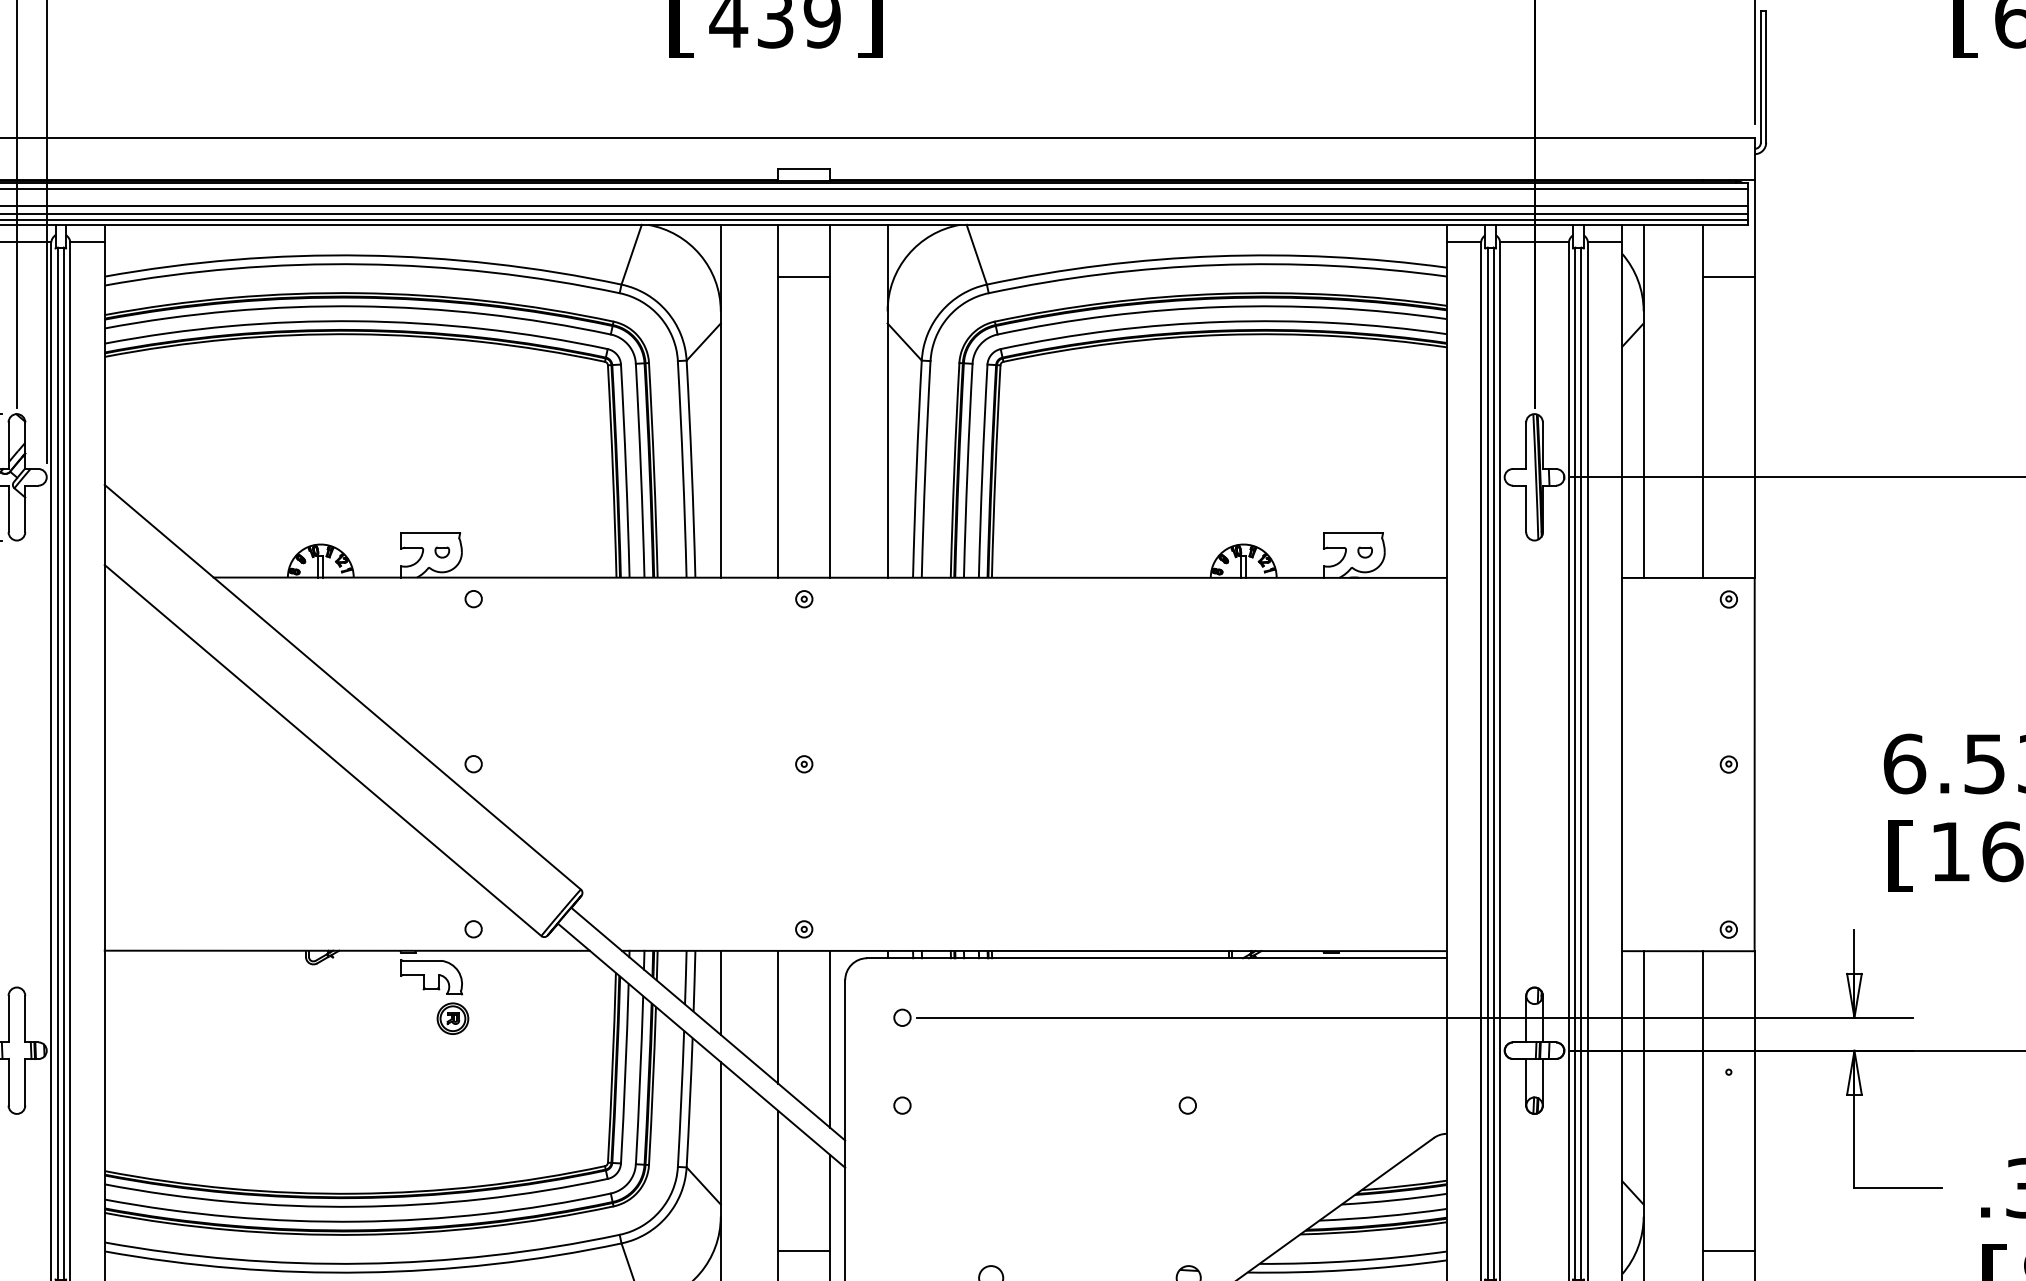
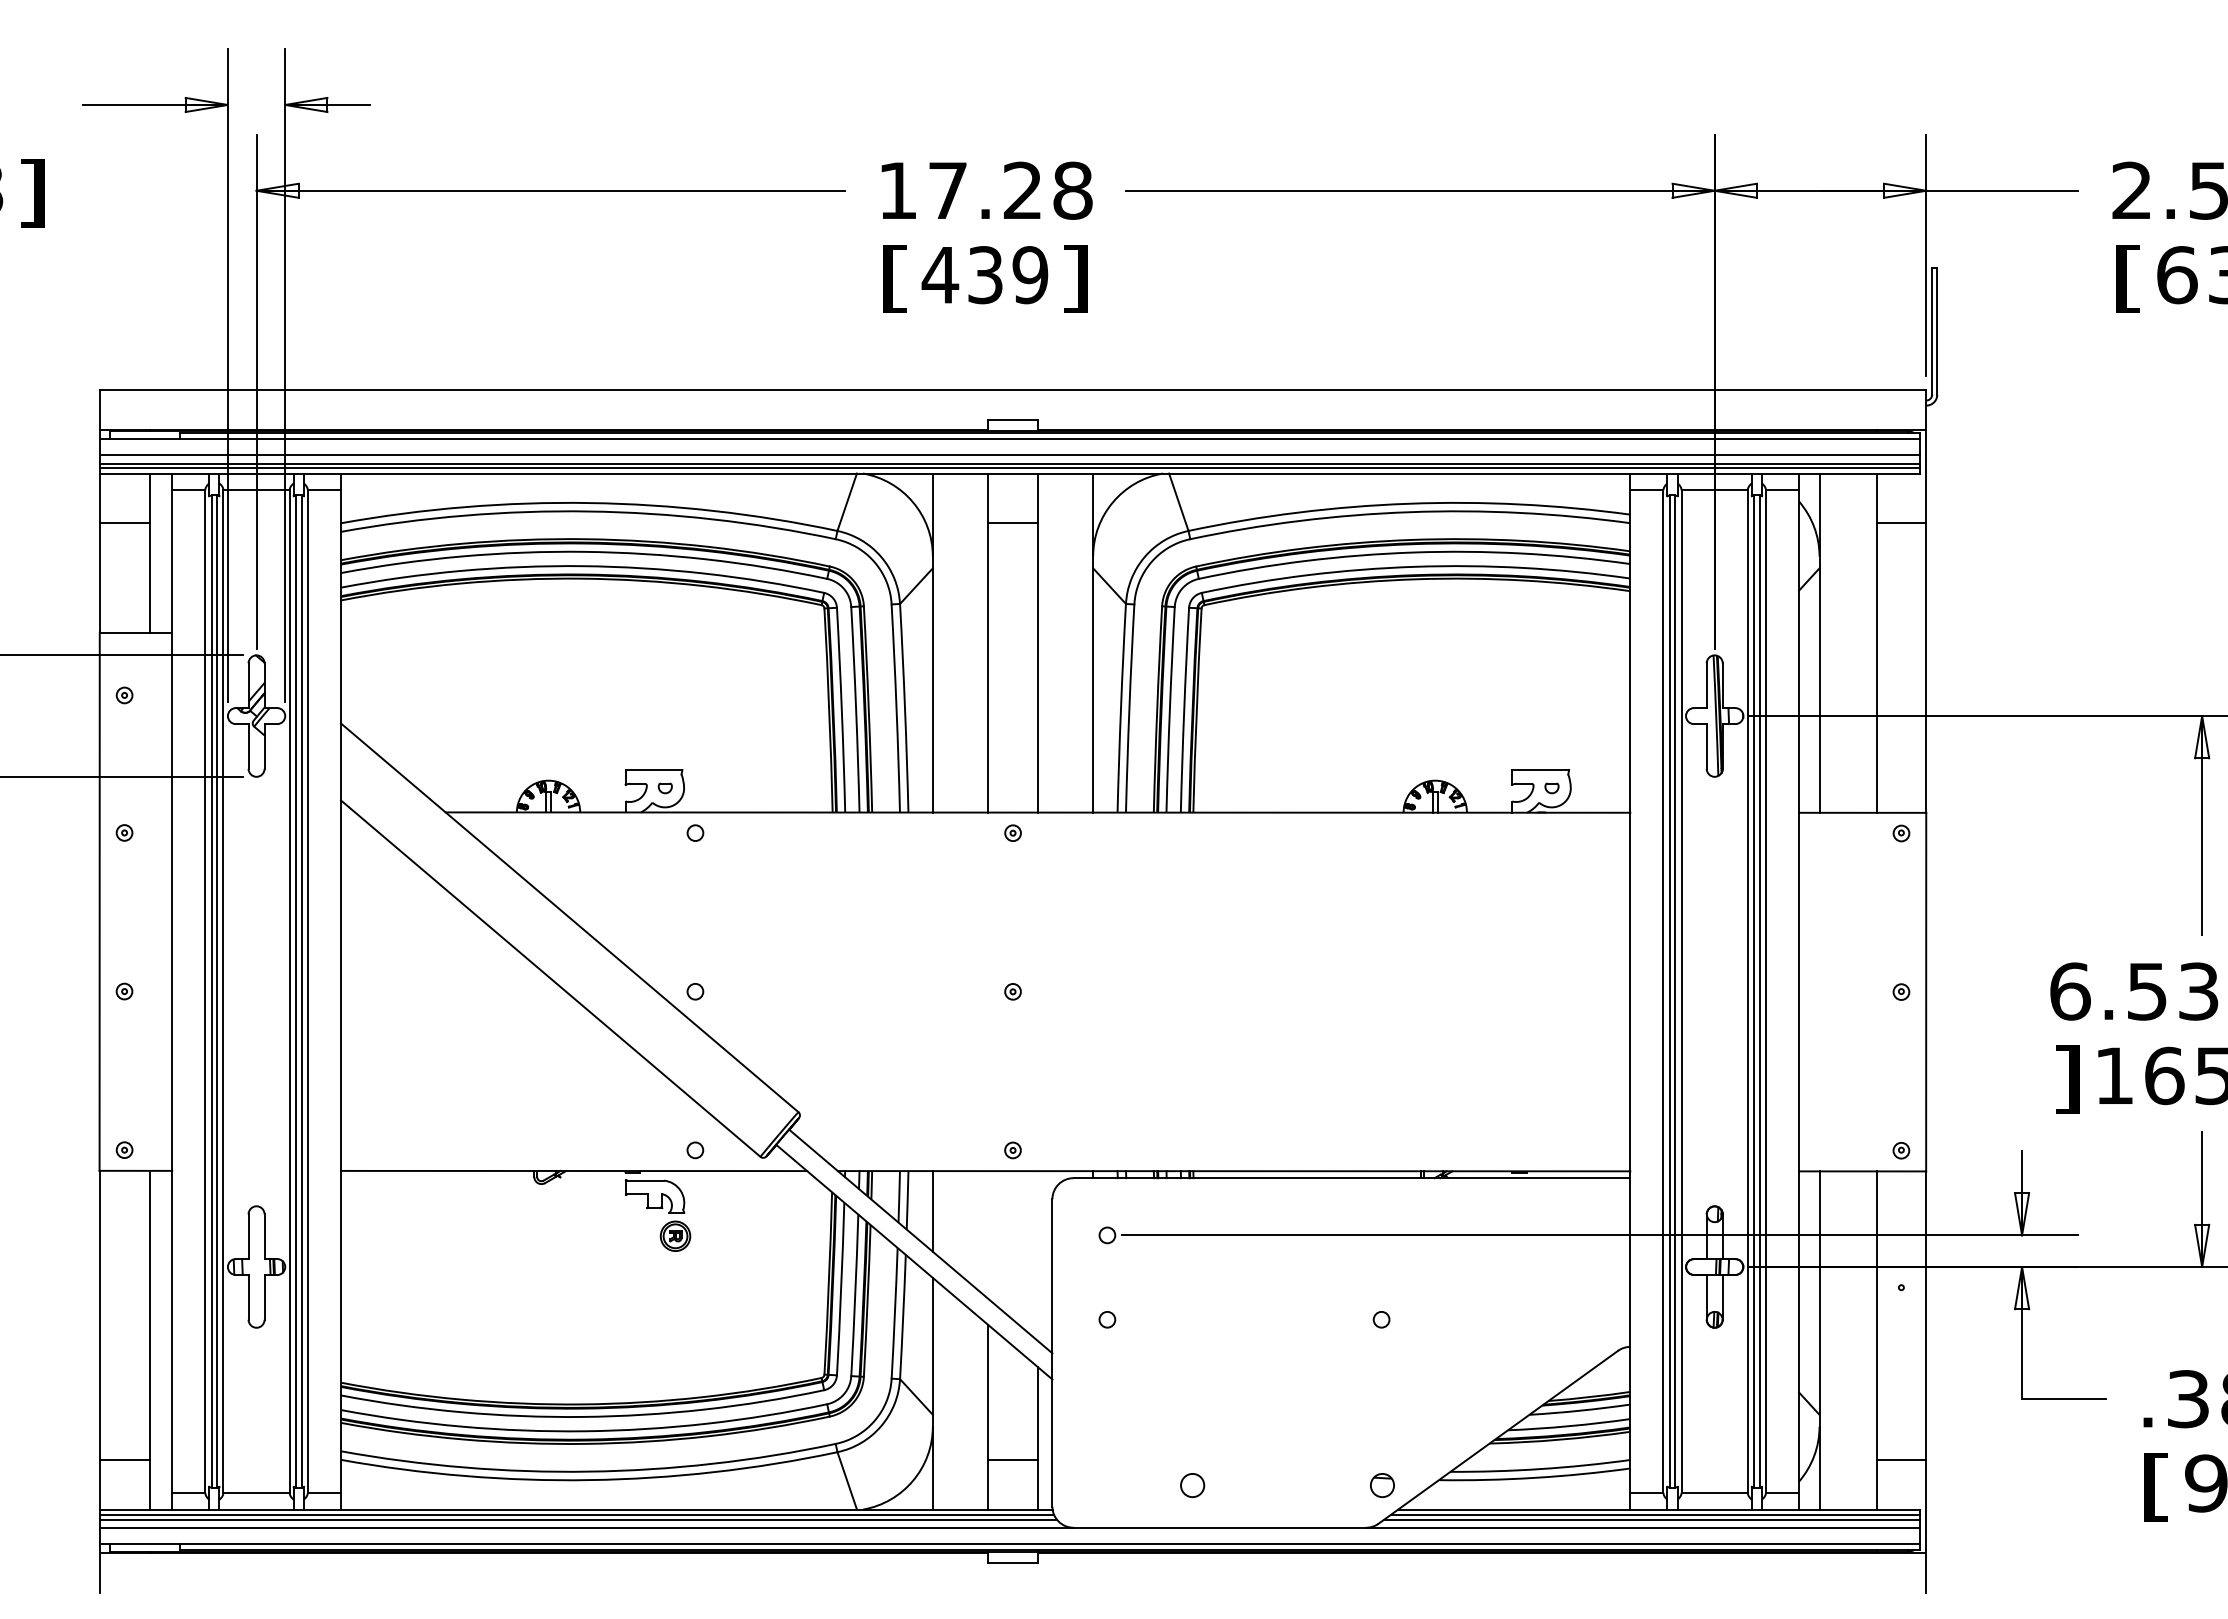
text: (1901, 855) -> (2067, 1079), [ -> ]
line: (778, 1016) -> (988, 1234), removed
line: (829, 1039) -> (1037, 1256), removed

